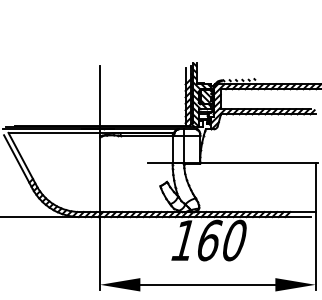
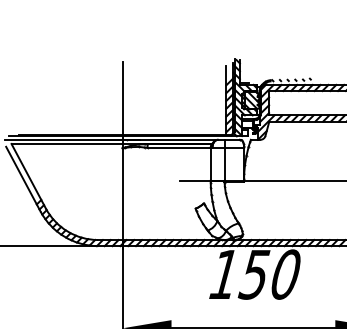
text: (208, 240) -> (254, 274), 160 -> 150

